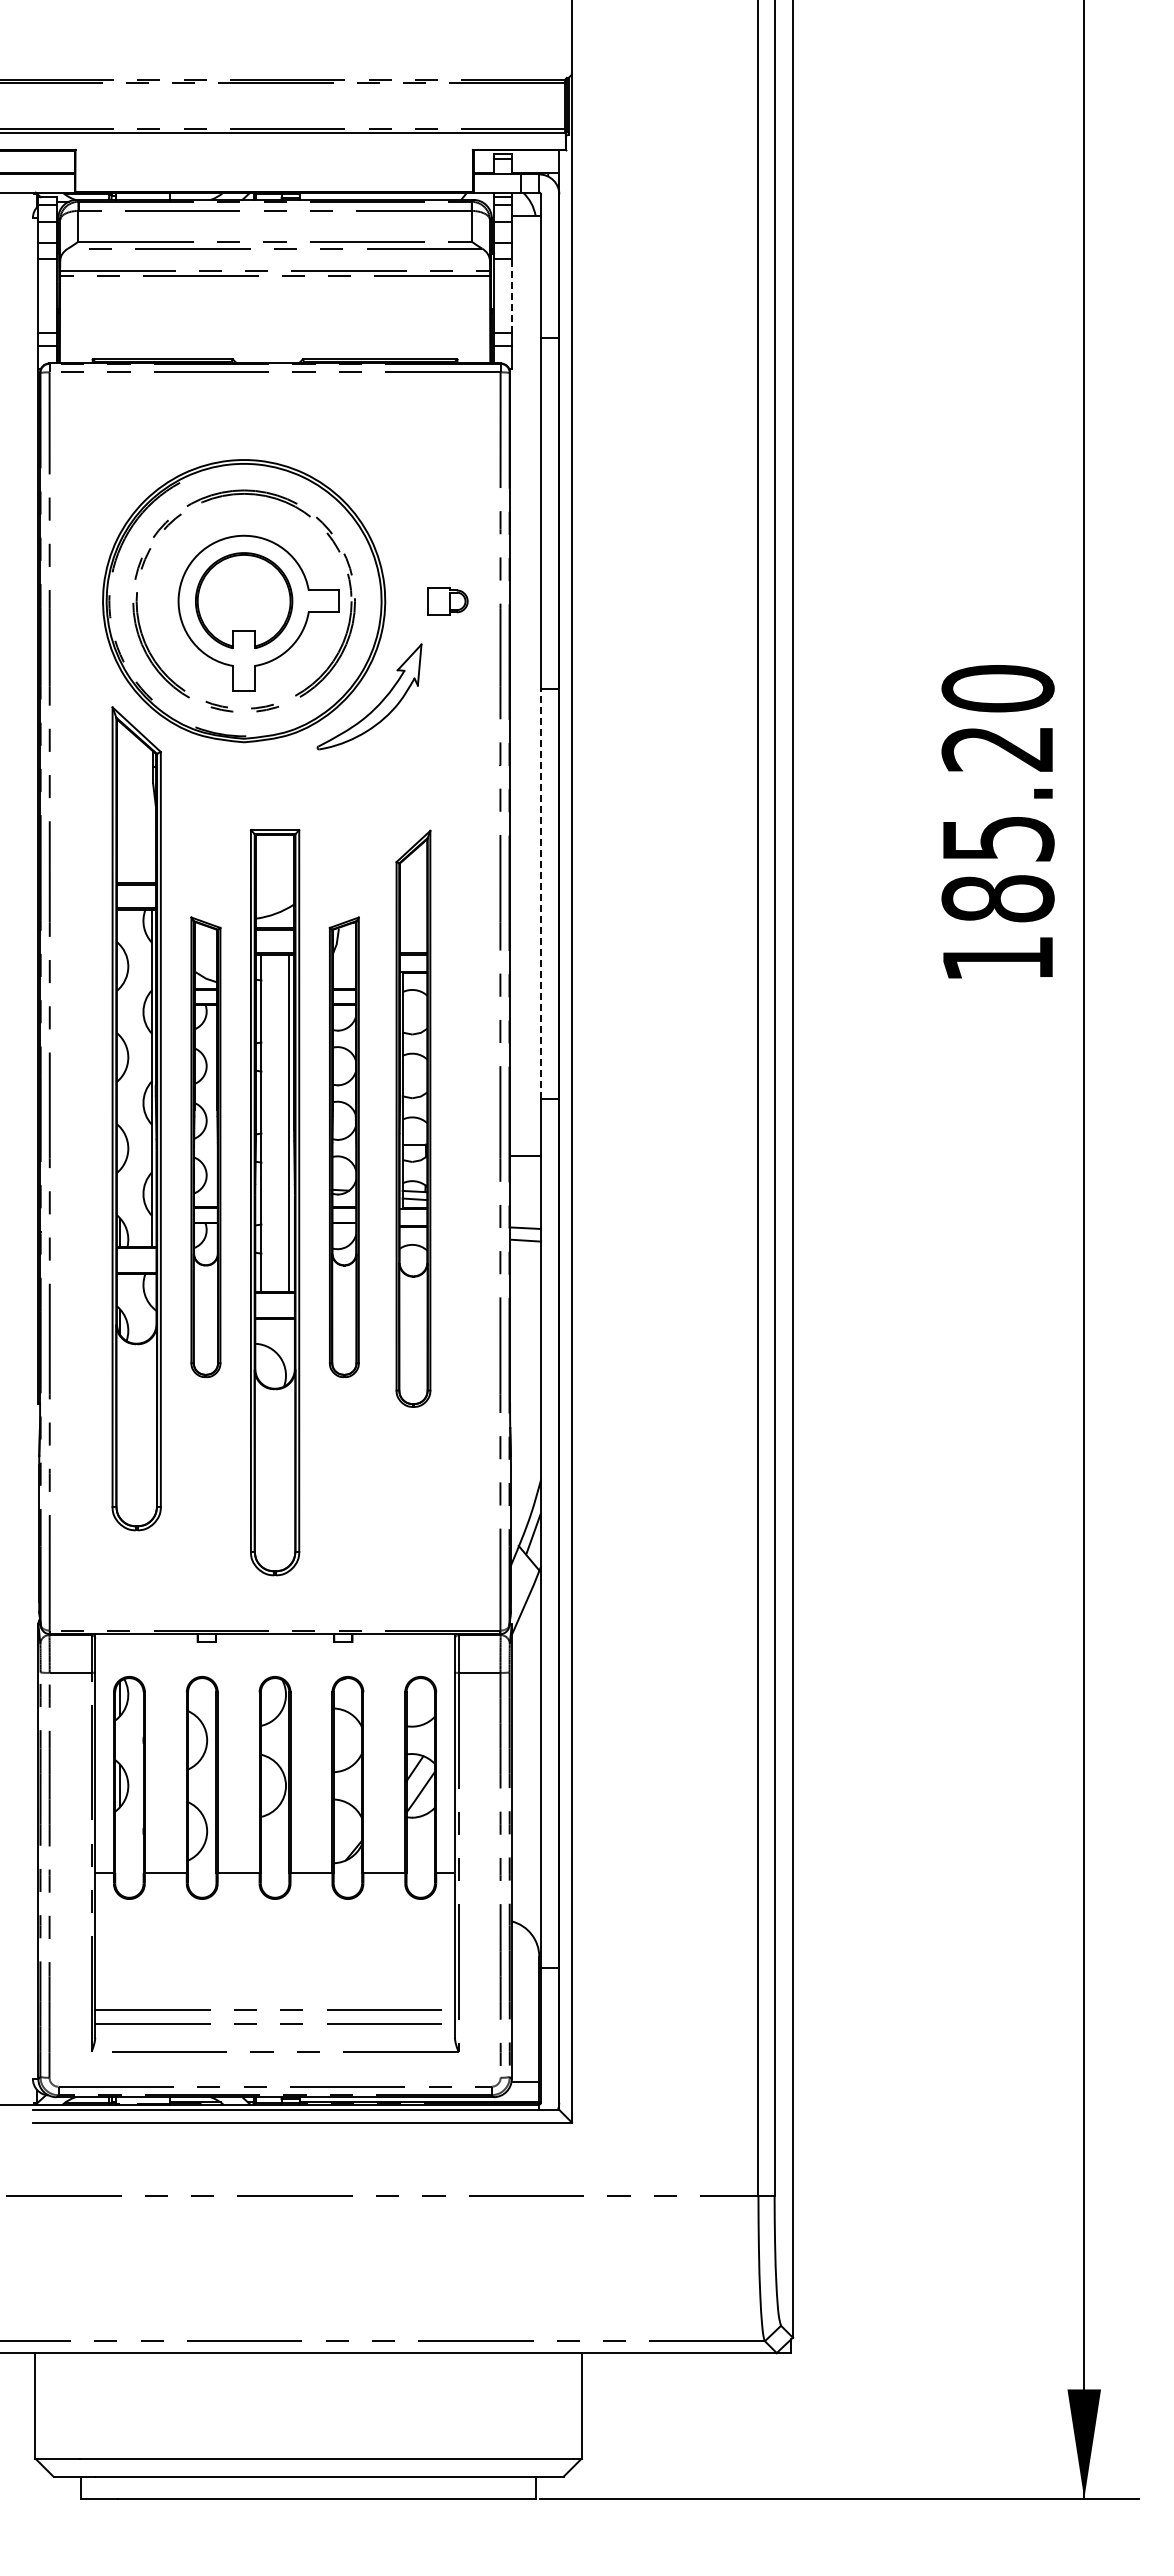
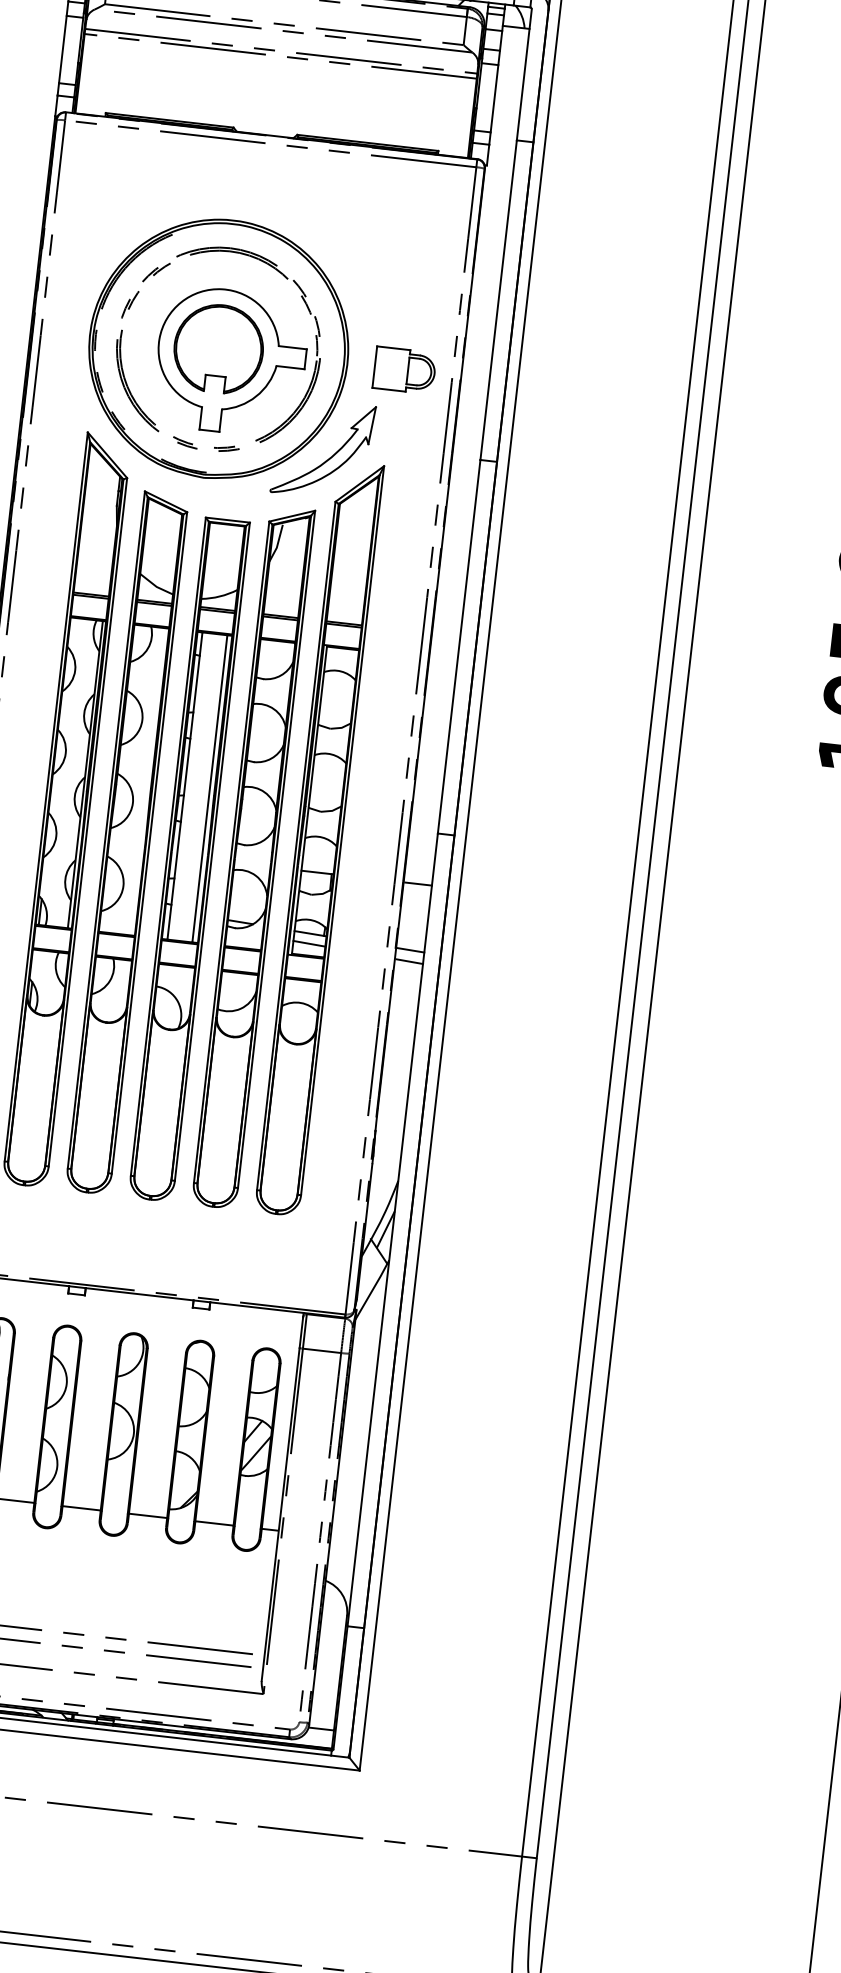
line: (511, 295) -> (494, 98), dashed -> solid
part: (447, 601) -> (404, 370), size x1.67
line: (541, 893) -> (459, 646), dashed -> solid
part: (413, 1118) -> (319, 838), size x1.43
part: (205, 1147) -> (126, 843), size x1.67
part: (344, 1147) -> (253, 857), size x1.67
part: (275, 1202) -> (189, 859), moved

